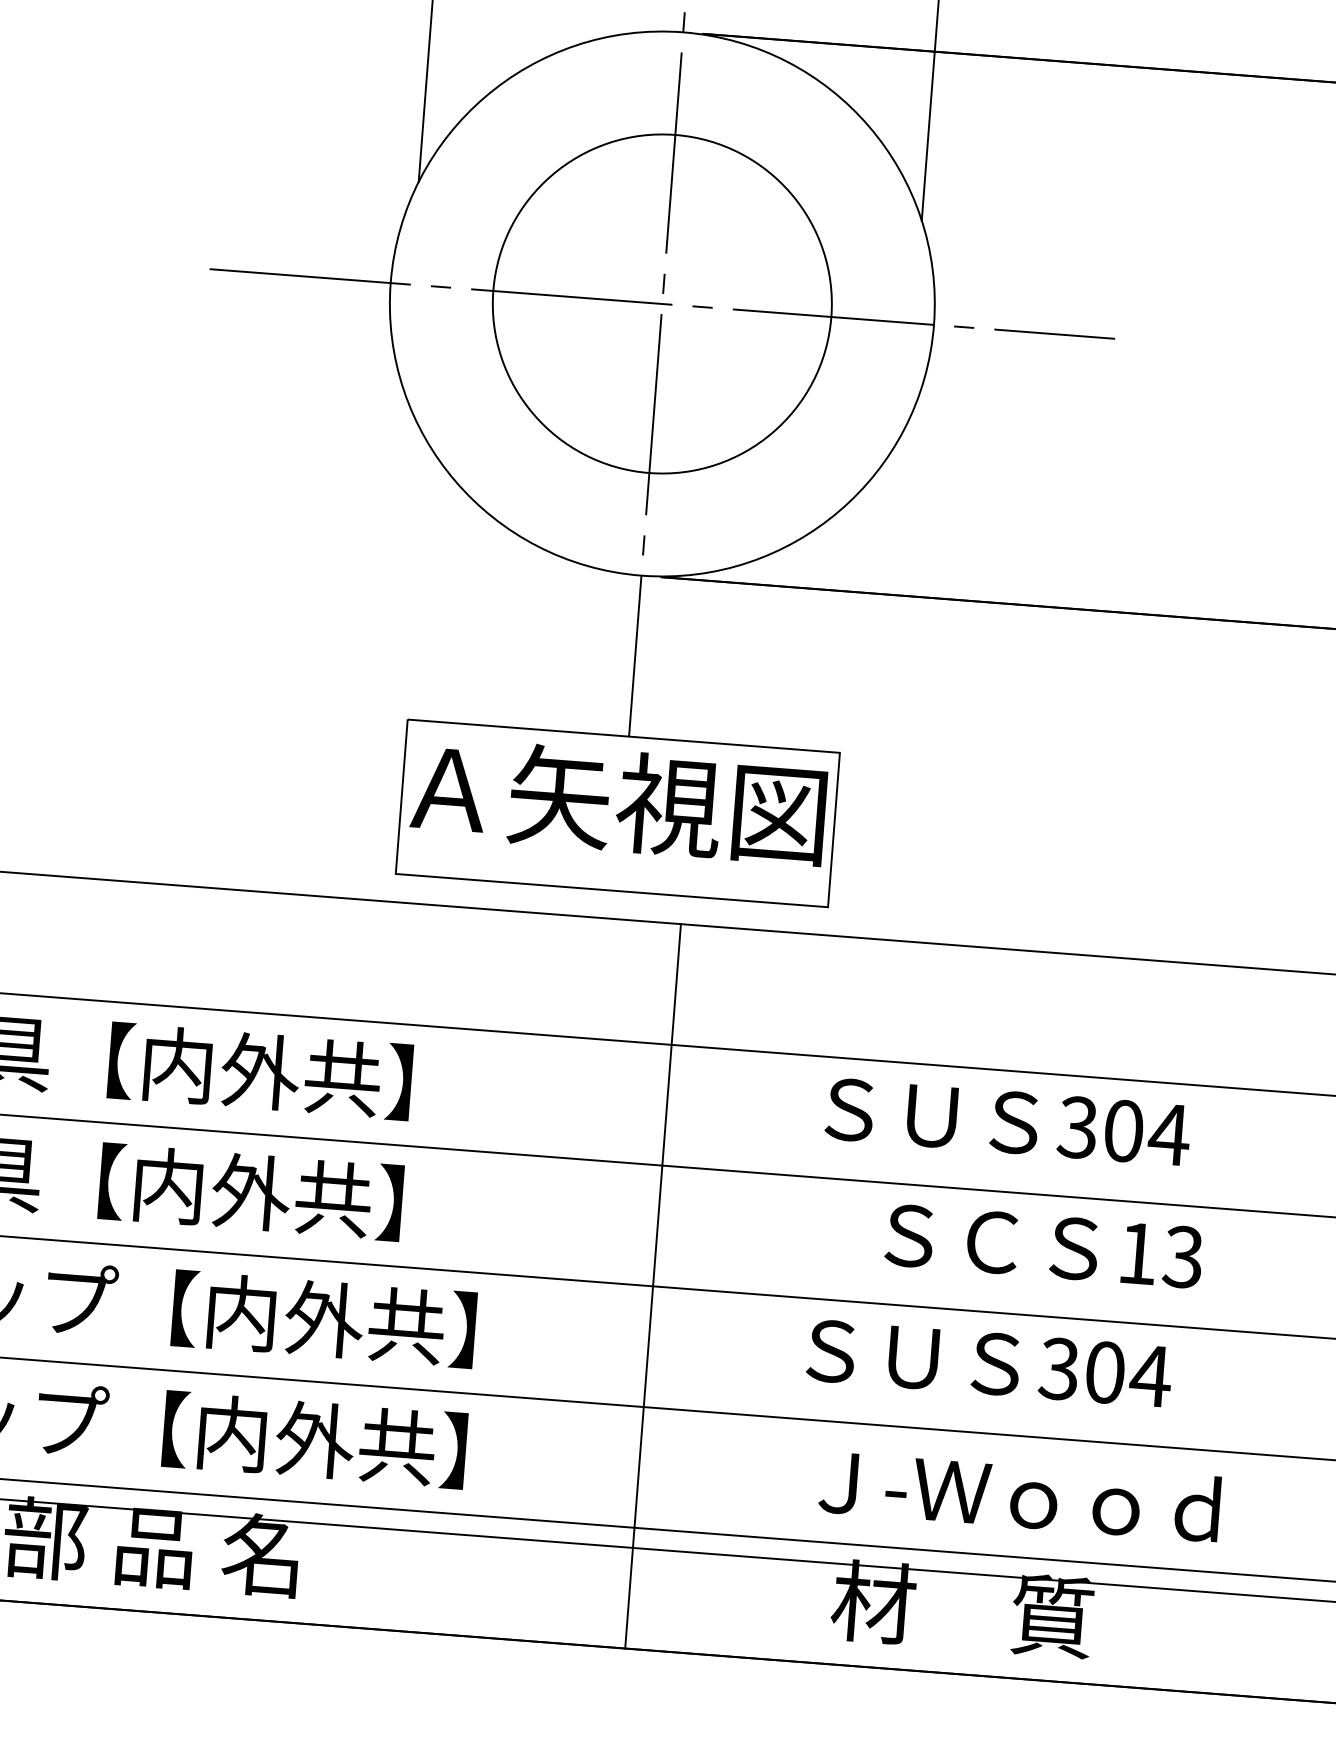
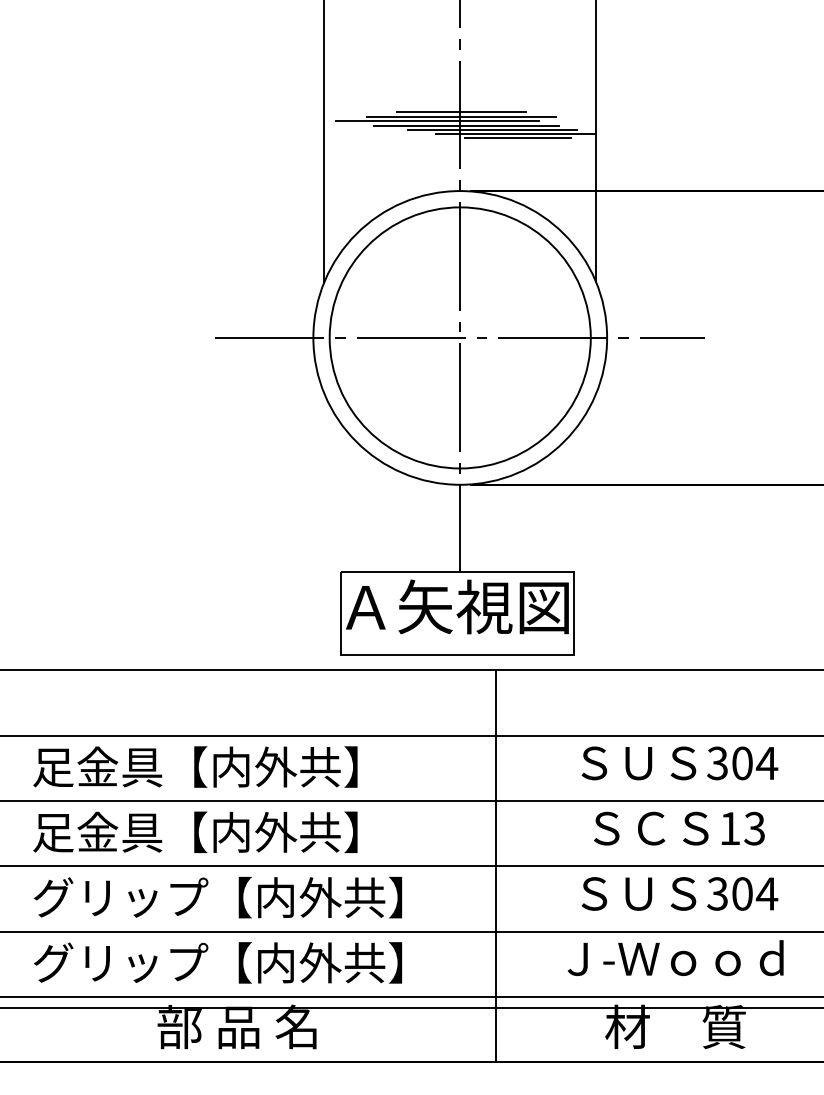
circle: (661, 303) -> (459, 337), size x1.43
text: (1044, 1246) -> (679, 828), moved
text: (1019, 1495) -> (675, 958), moved

